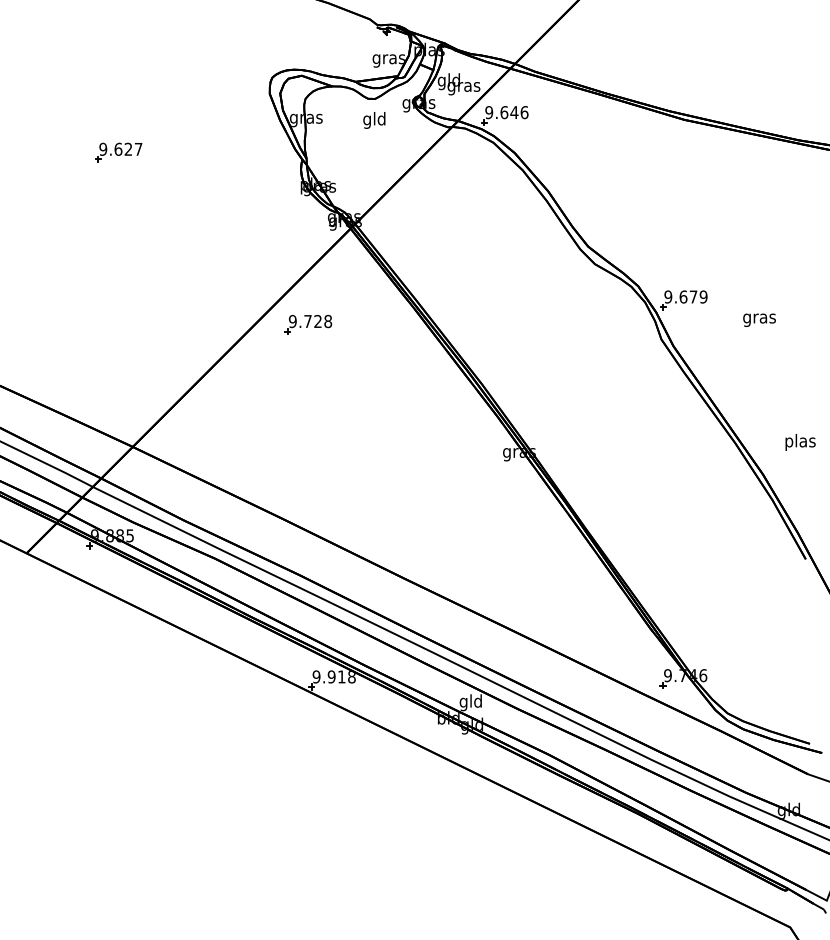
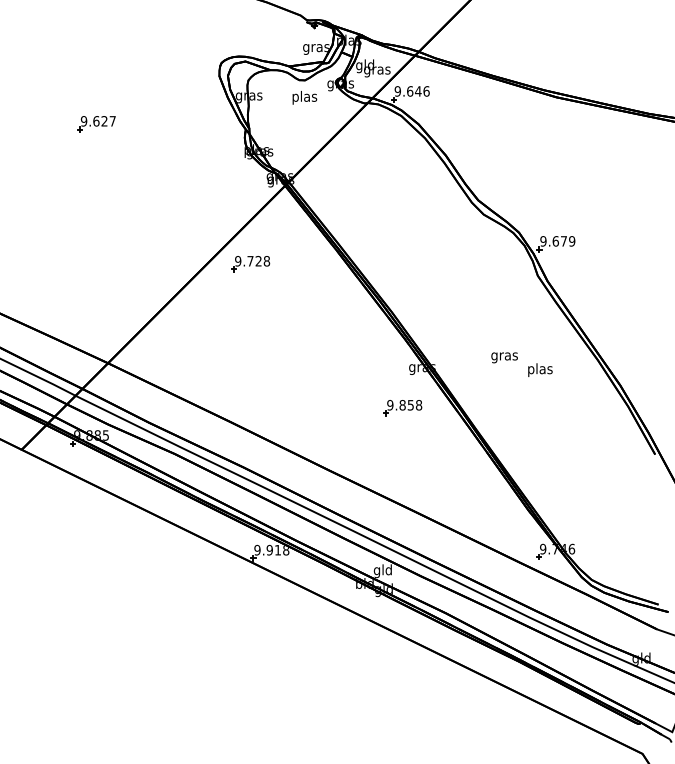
text: (374, 120) -> (304, 97), gld -> plas
text: (759, 319) -> (504, 357), moved
text: (800, 442) -> (540, 370), moved
part: (495, 501) -> (402, 407), added

